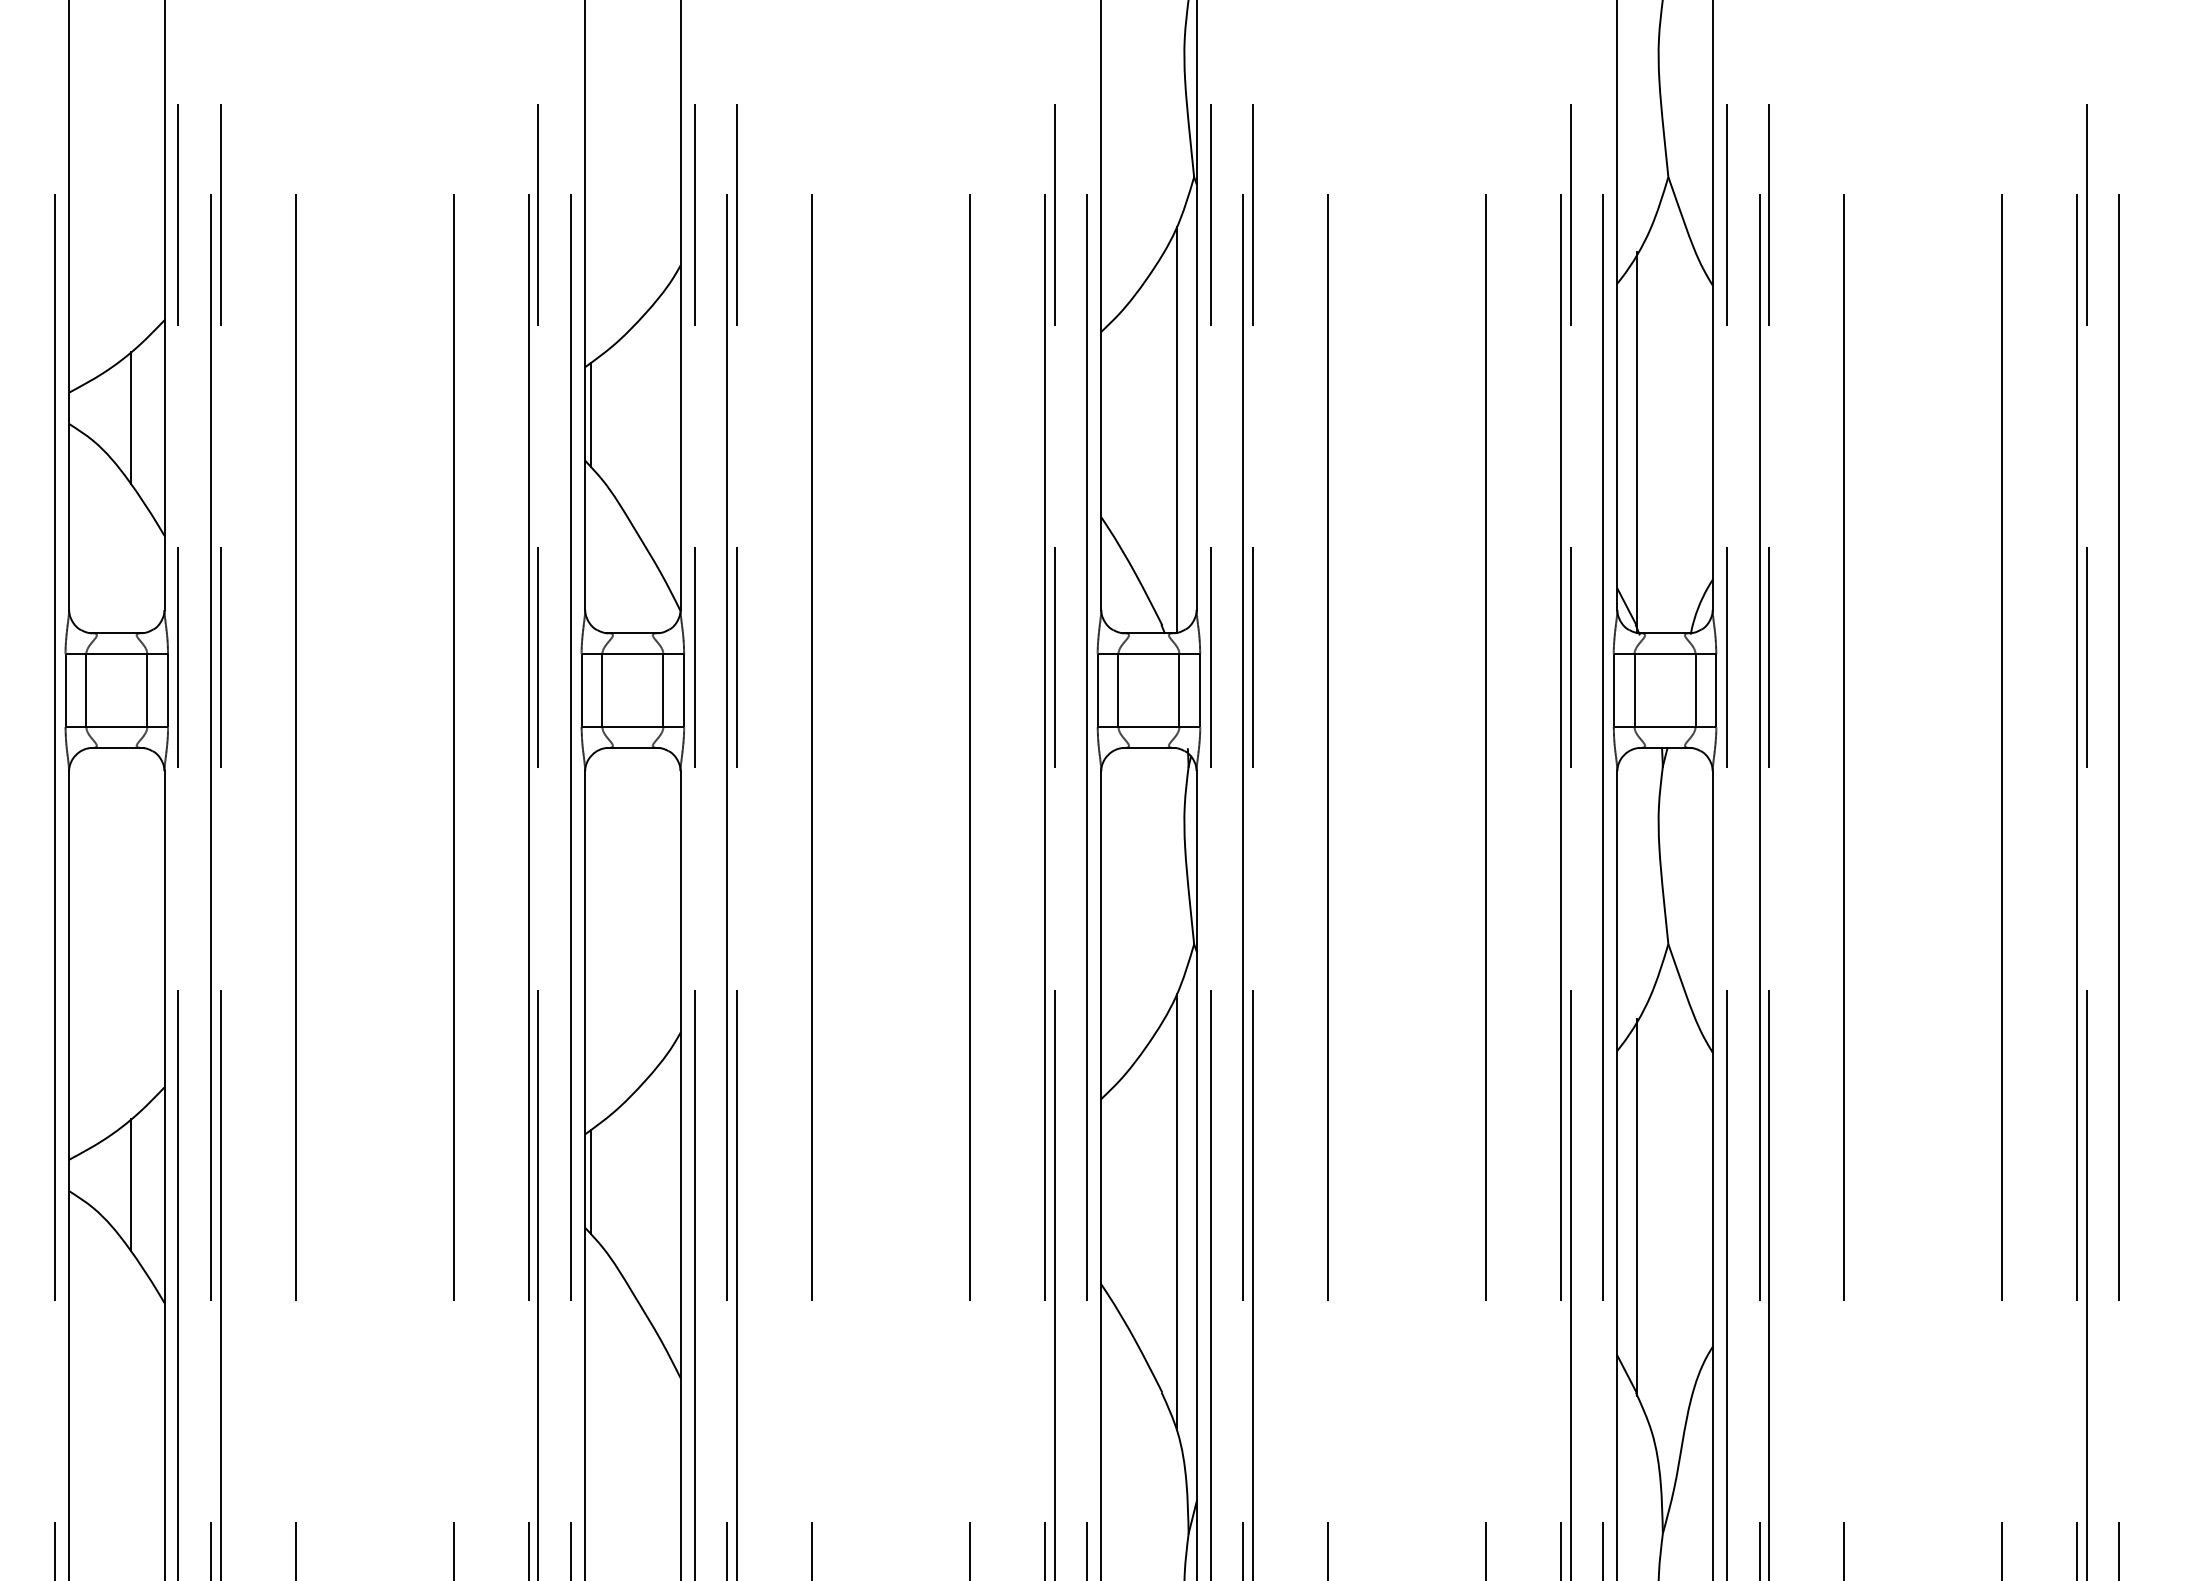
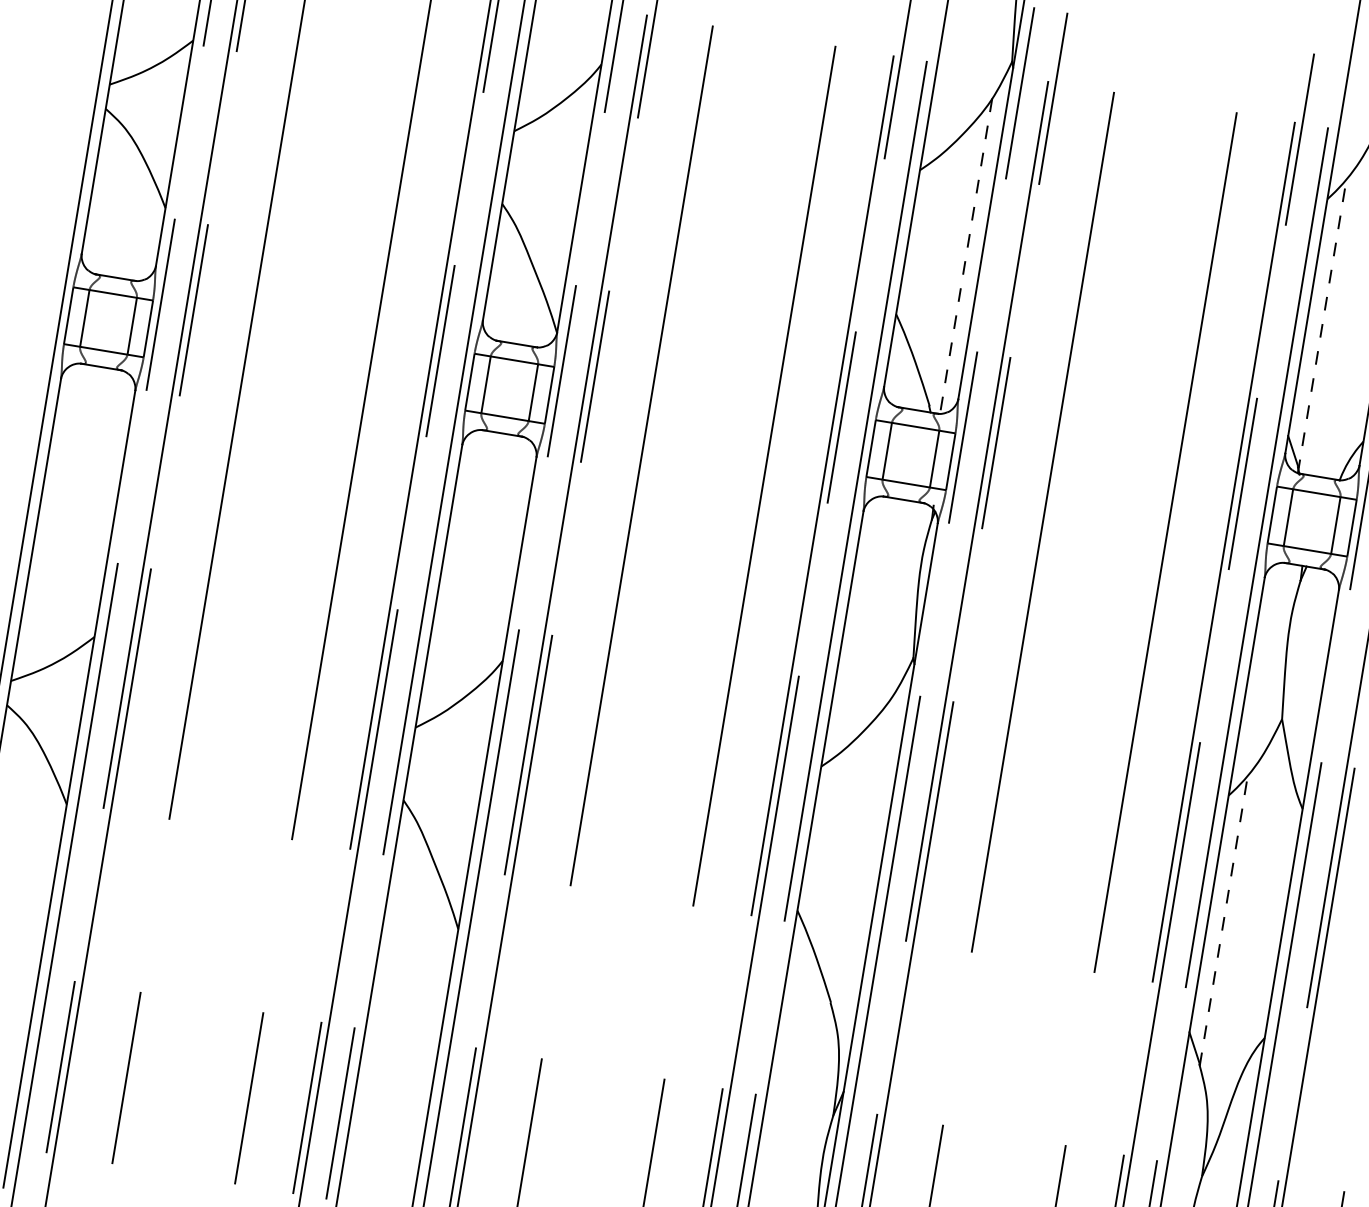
line: (591, 414) -> (513, 168), removed
line: (130, 417) -> (154, 111), removed
line: (1176, 430) -> (965, 256), solid -> dashed
line: (1637, 441) -> (1322, 324), solid -> dashed
line: (591, 1181) -> (414, 765), removed
line: (130, 1184) -> (55, 708), removed
line: (1637, 1206) -> (1224, 919), solid -> dashed
line: (1176, 1212) -> (865, 864), removed

